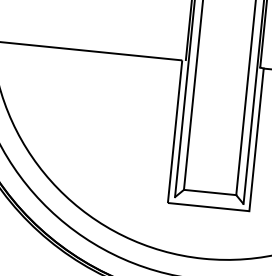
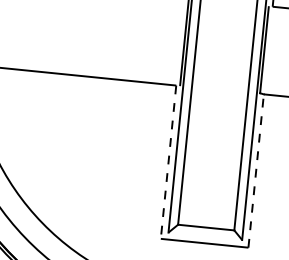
line: (175, 130) -> (169, 160), solid -> dashed
line: (256, 139) -> (256, 170), solid -> dashed

